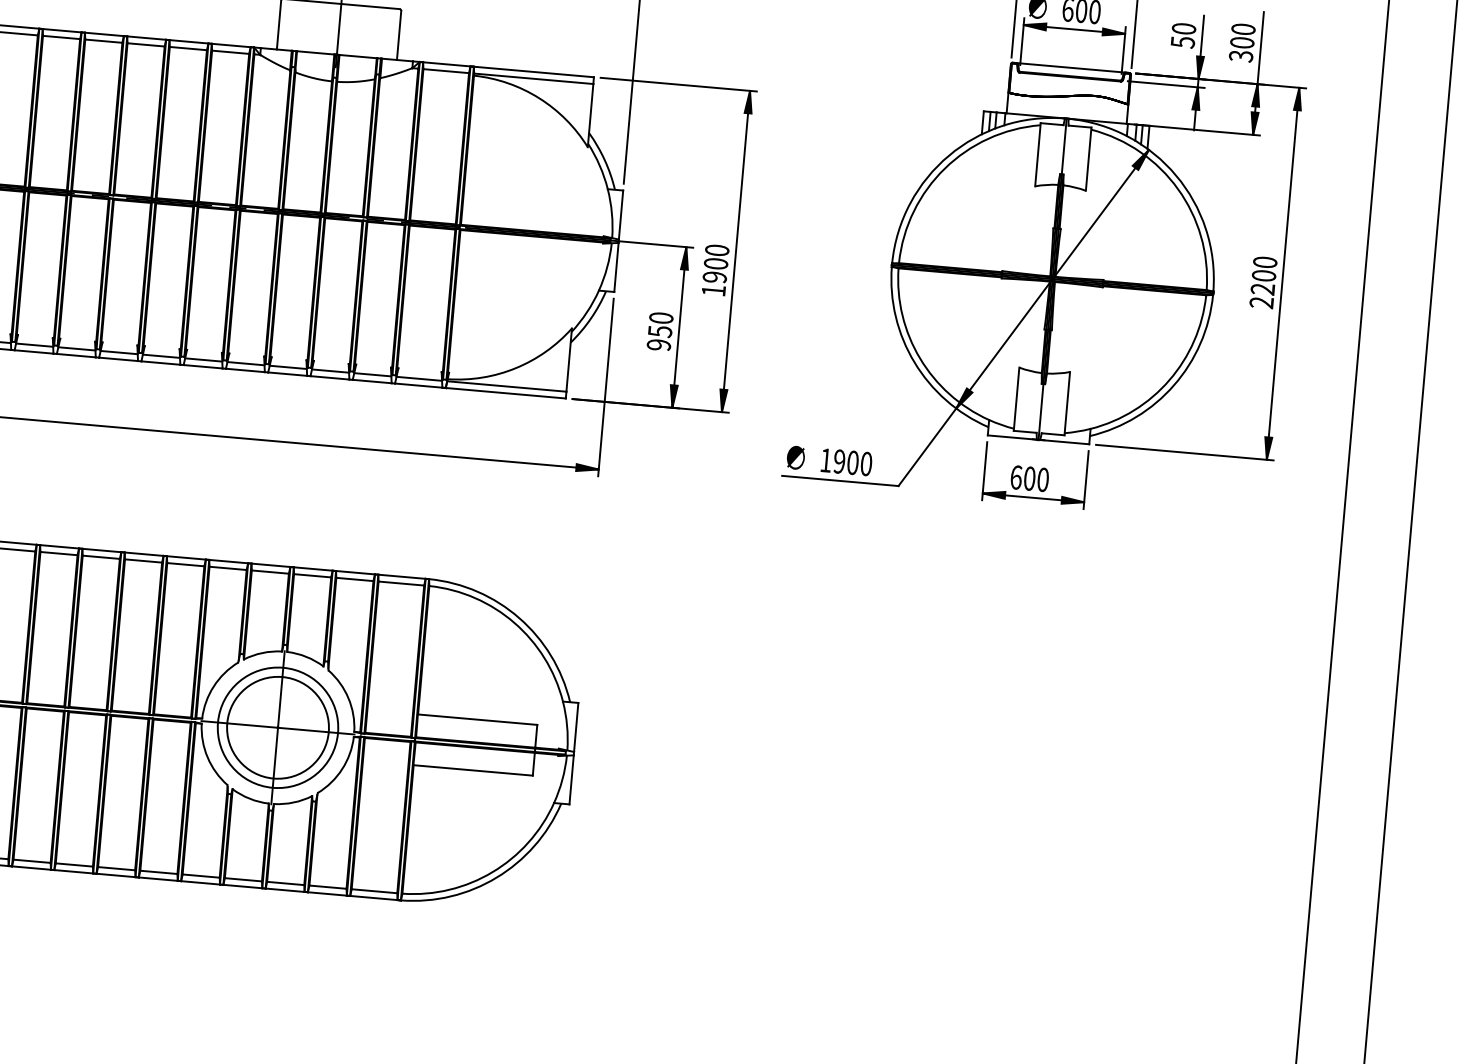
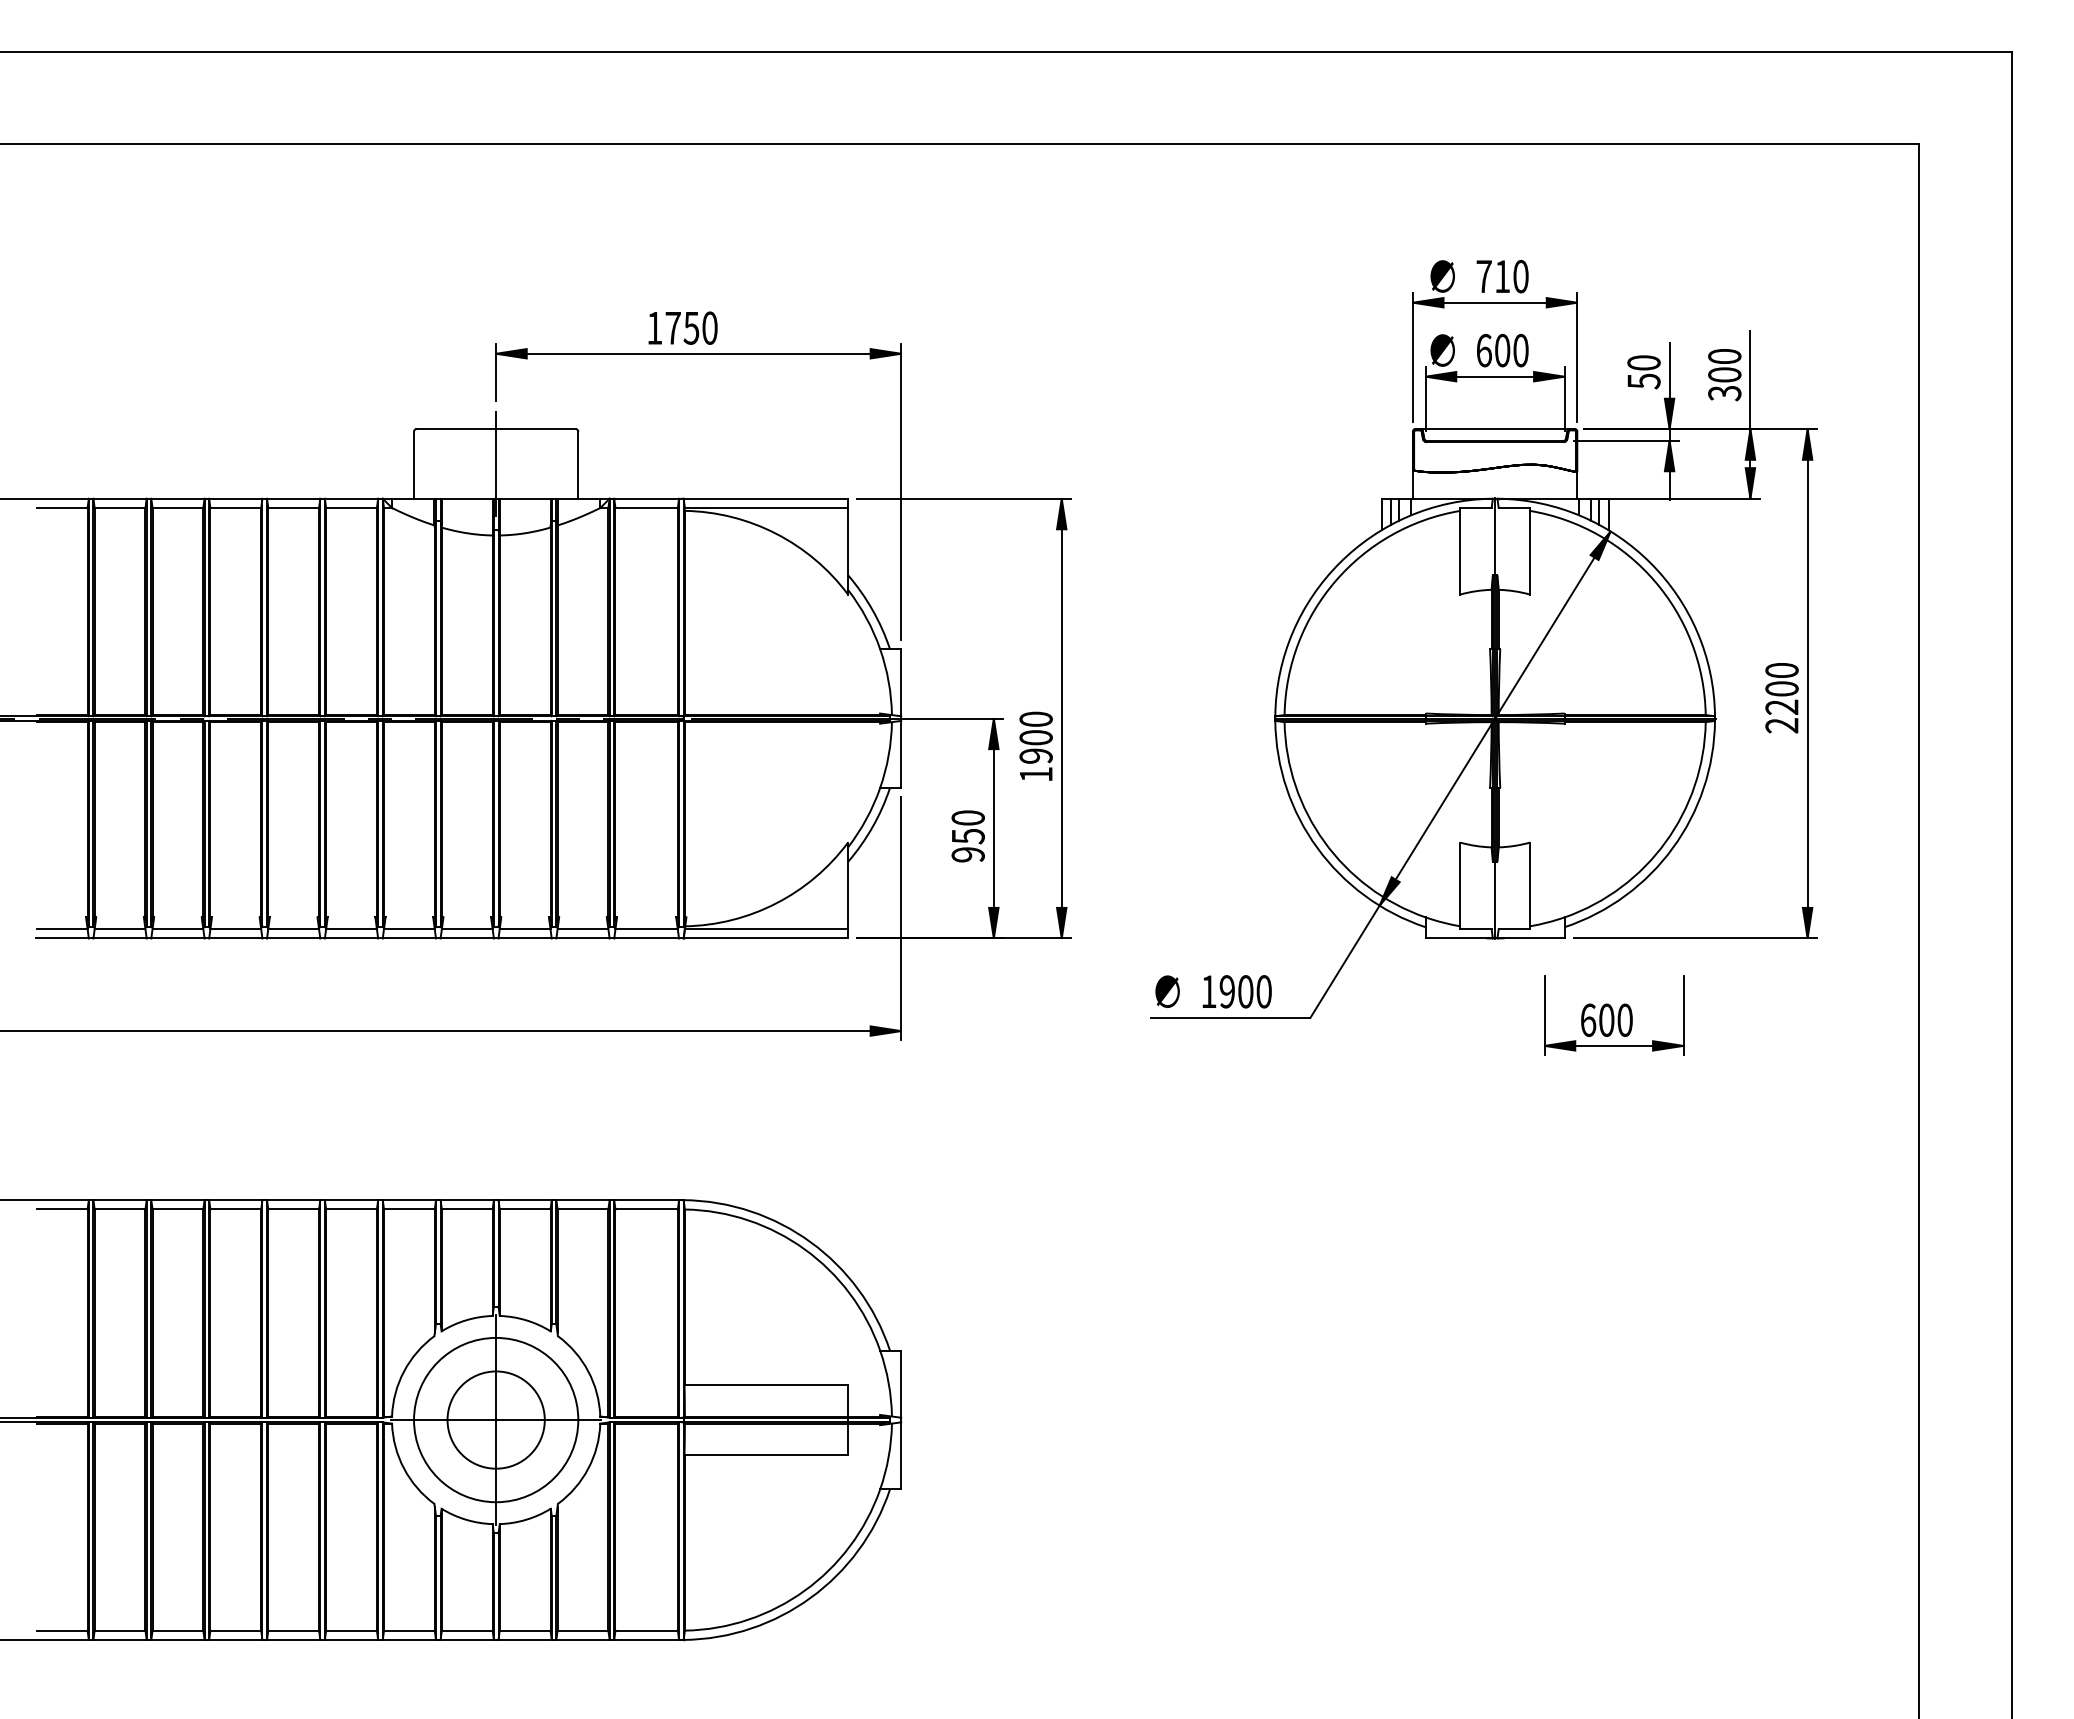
part: (1035, 475) -> (1614, 1015), moved
circle: (277, 727) -> (495, 1419), size x0.7

